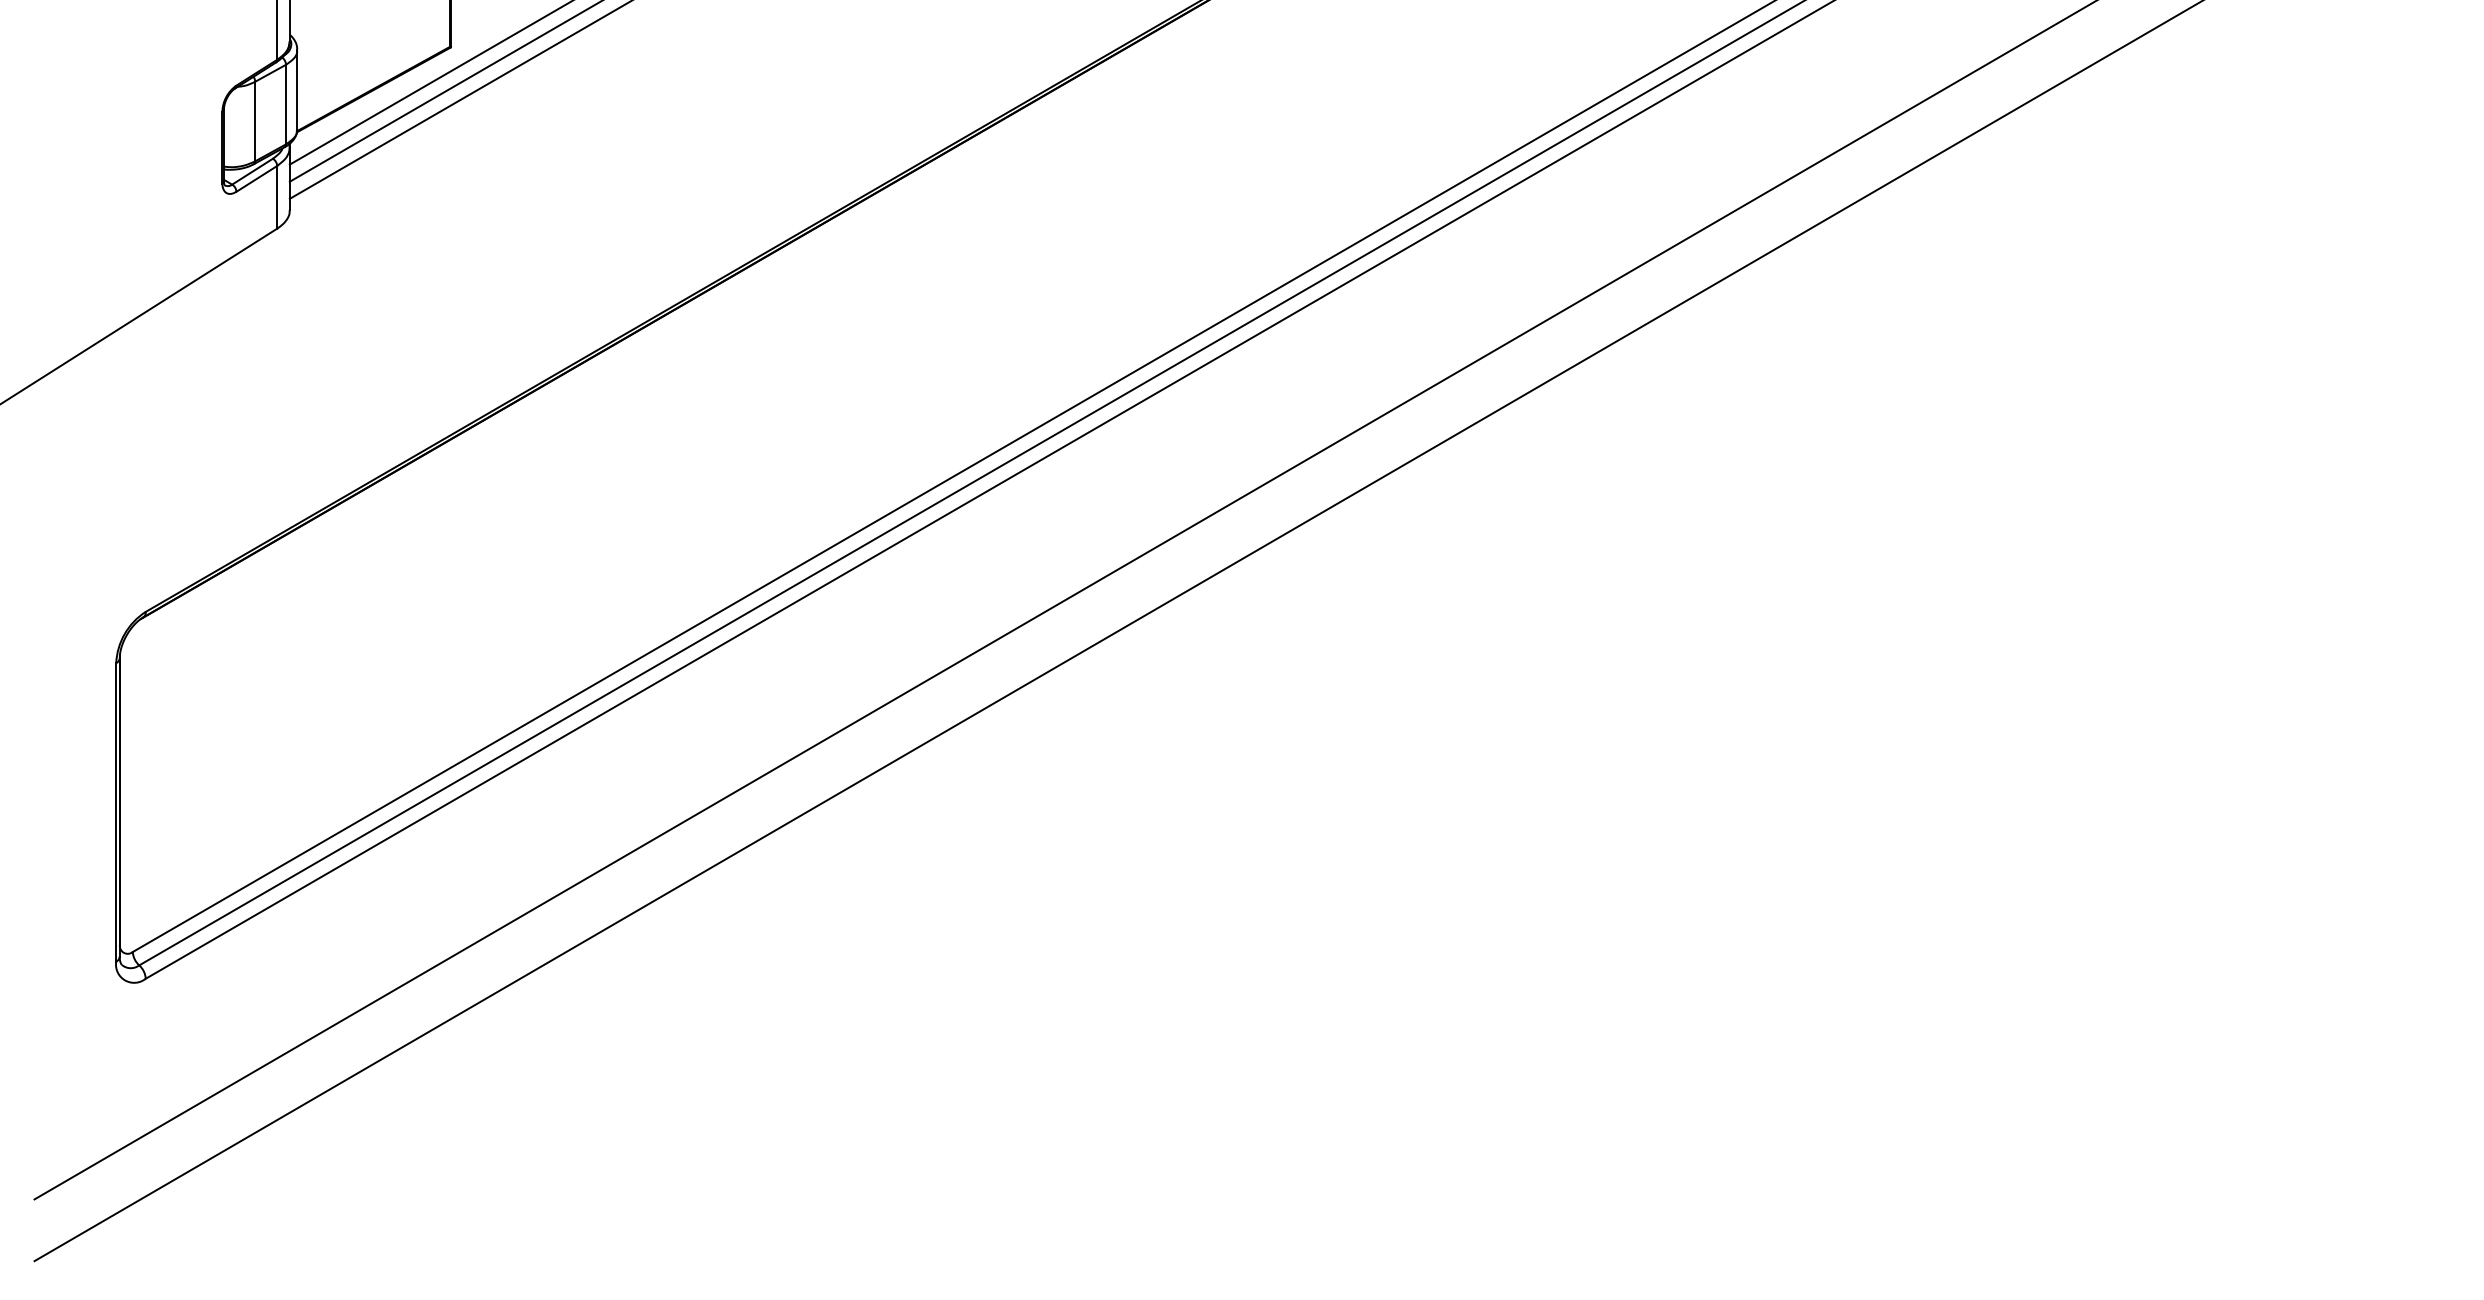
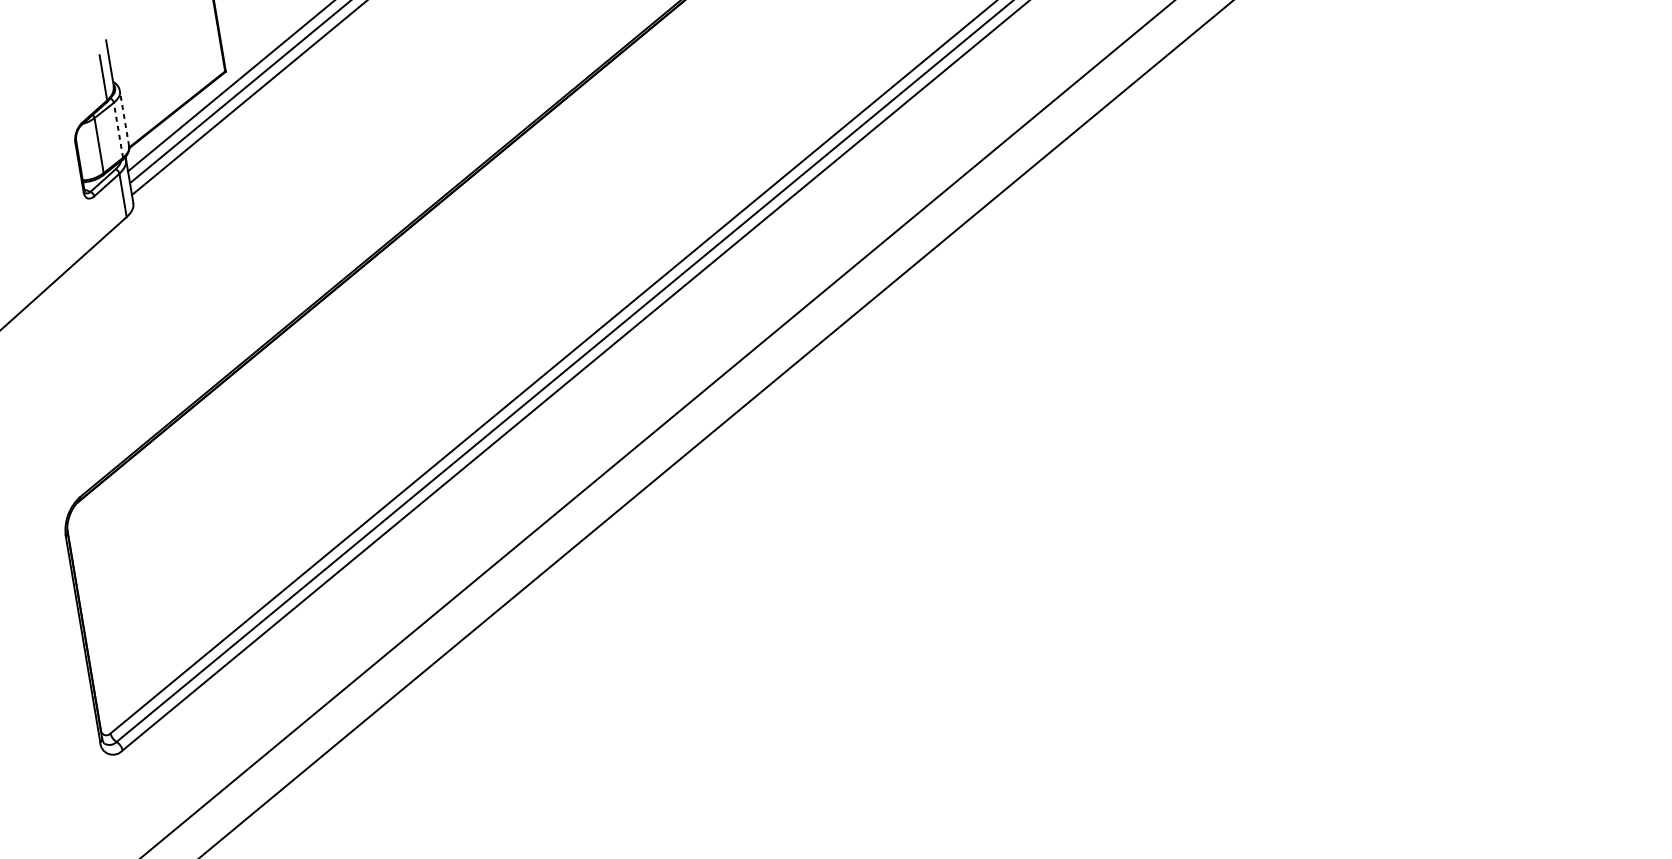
line: (297, 89) -> (124, 118), solid -> dashed
line: (286, 104) -> (118, 130), solid -> dashed

